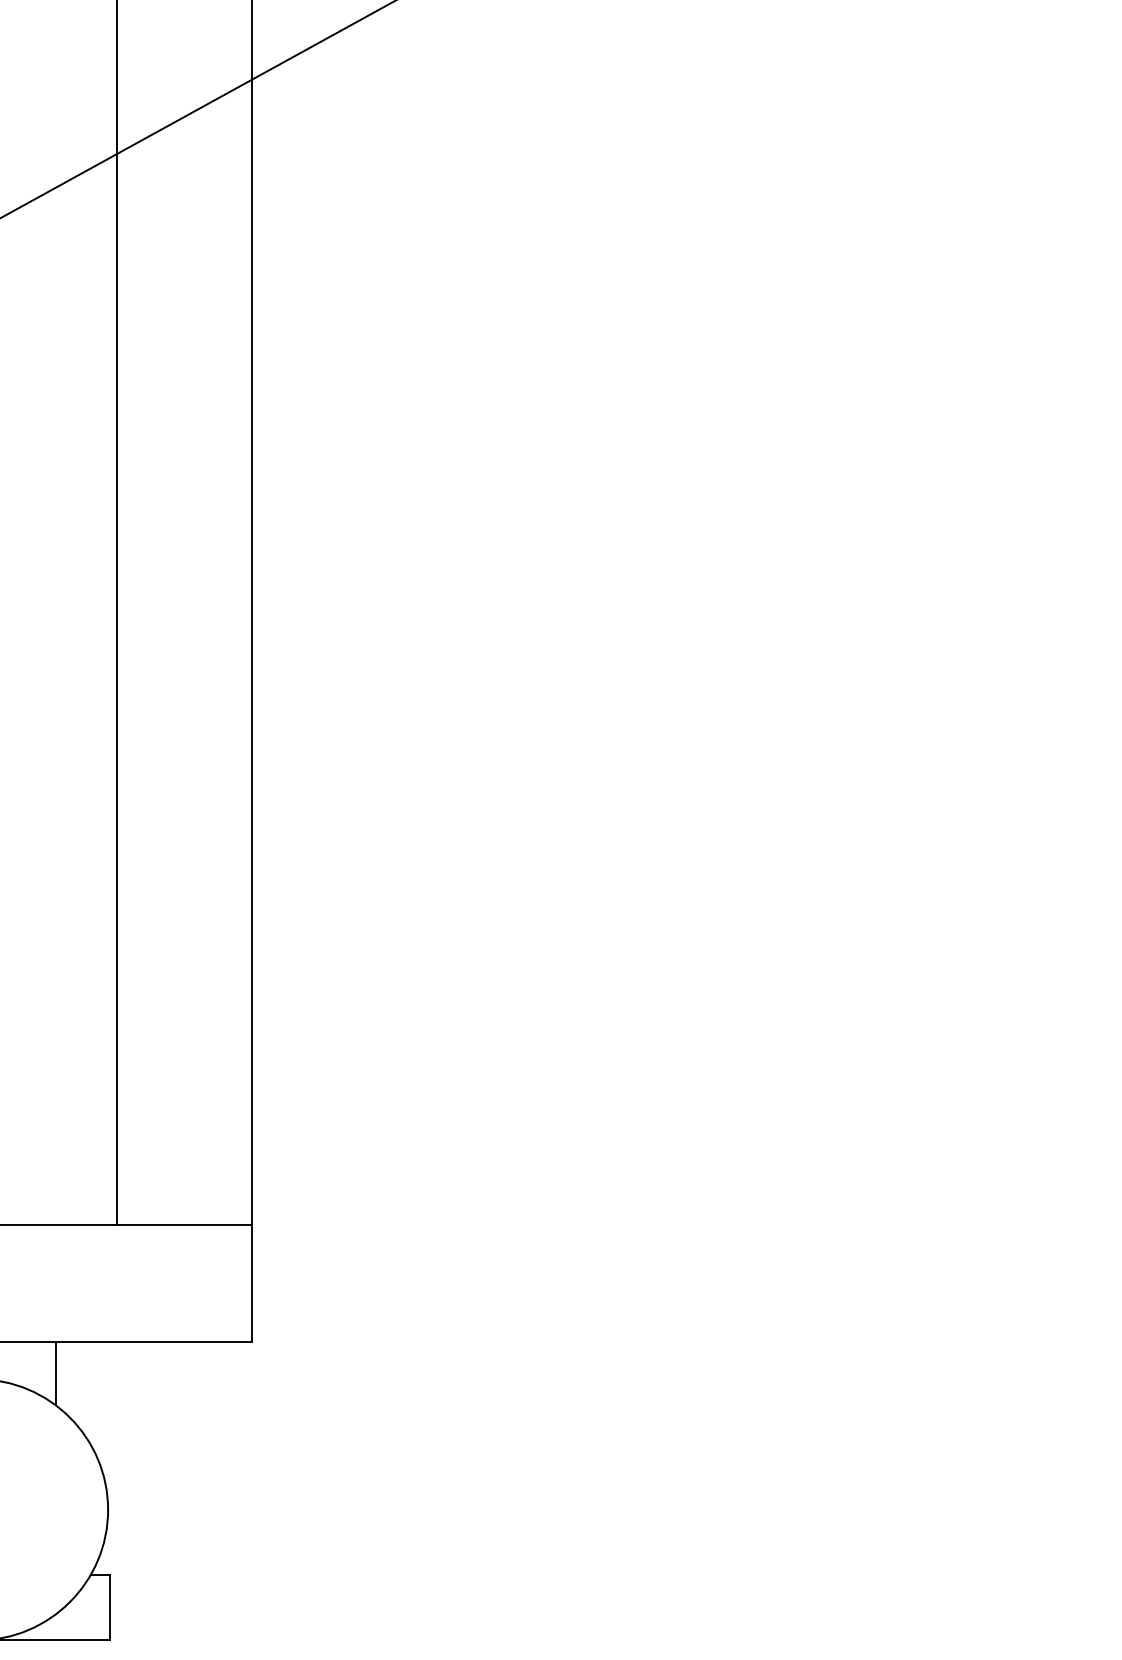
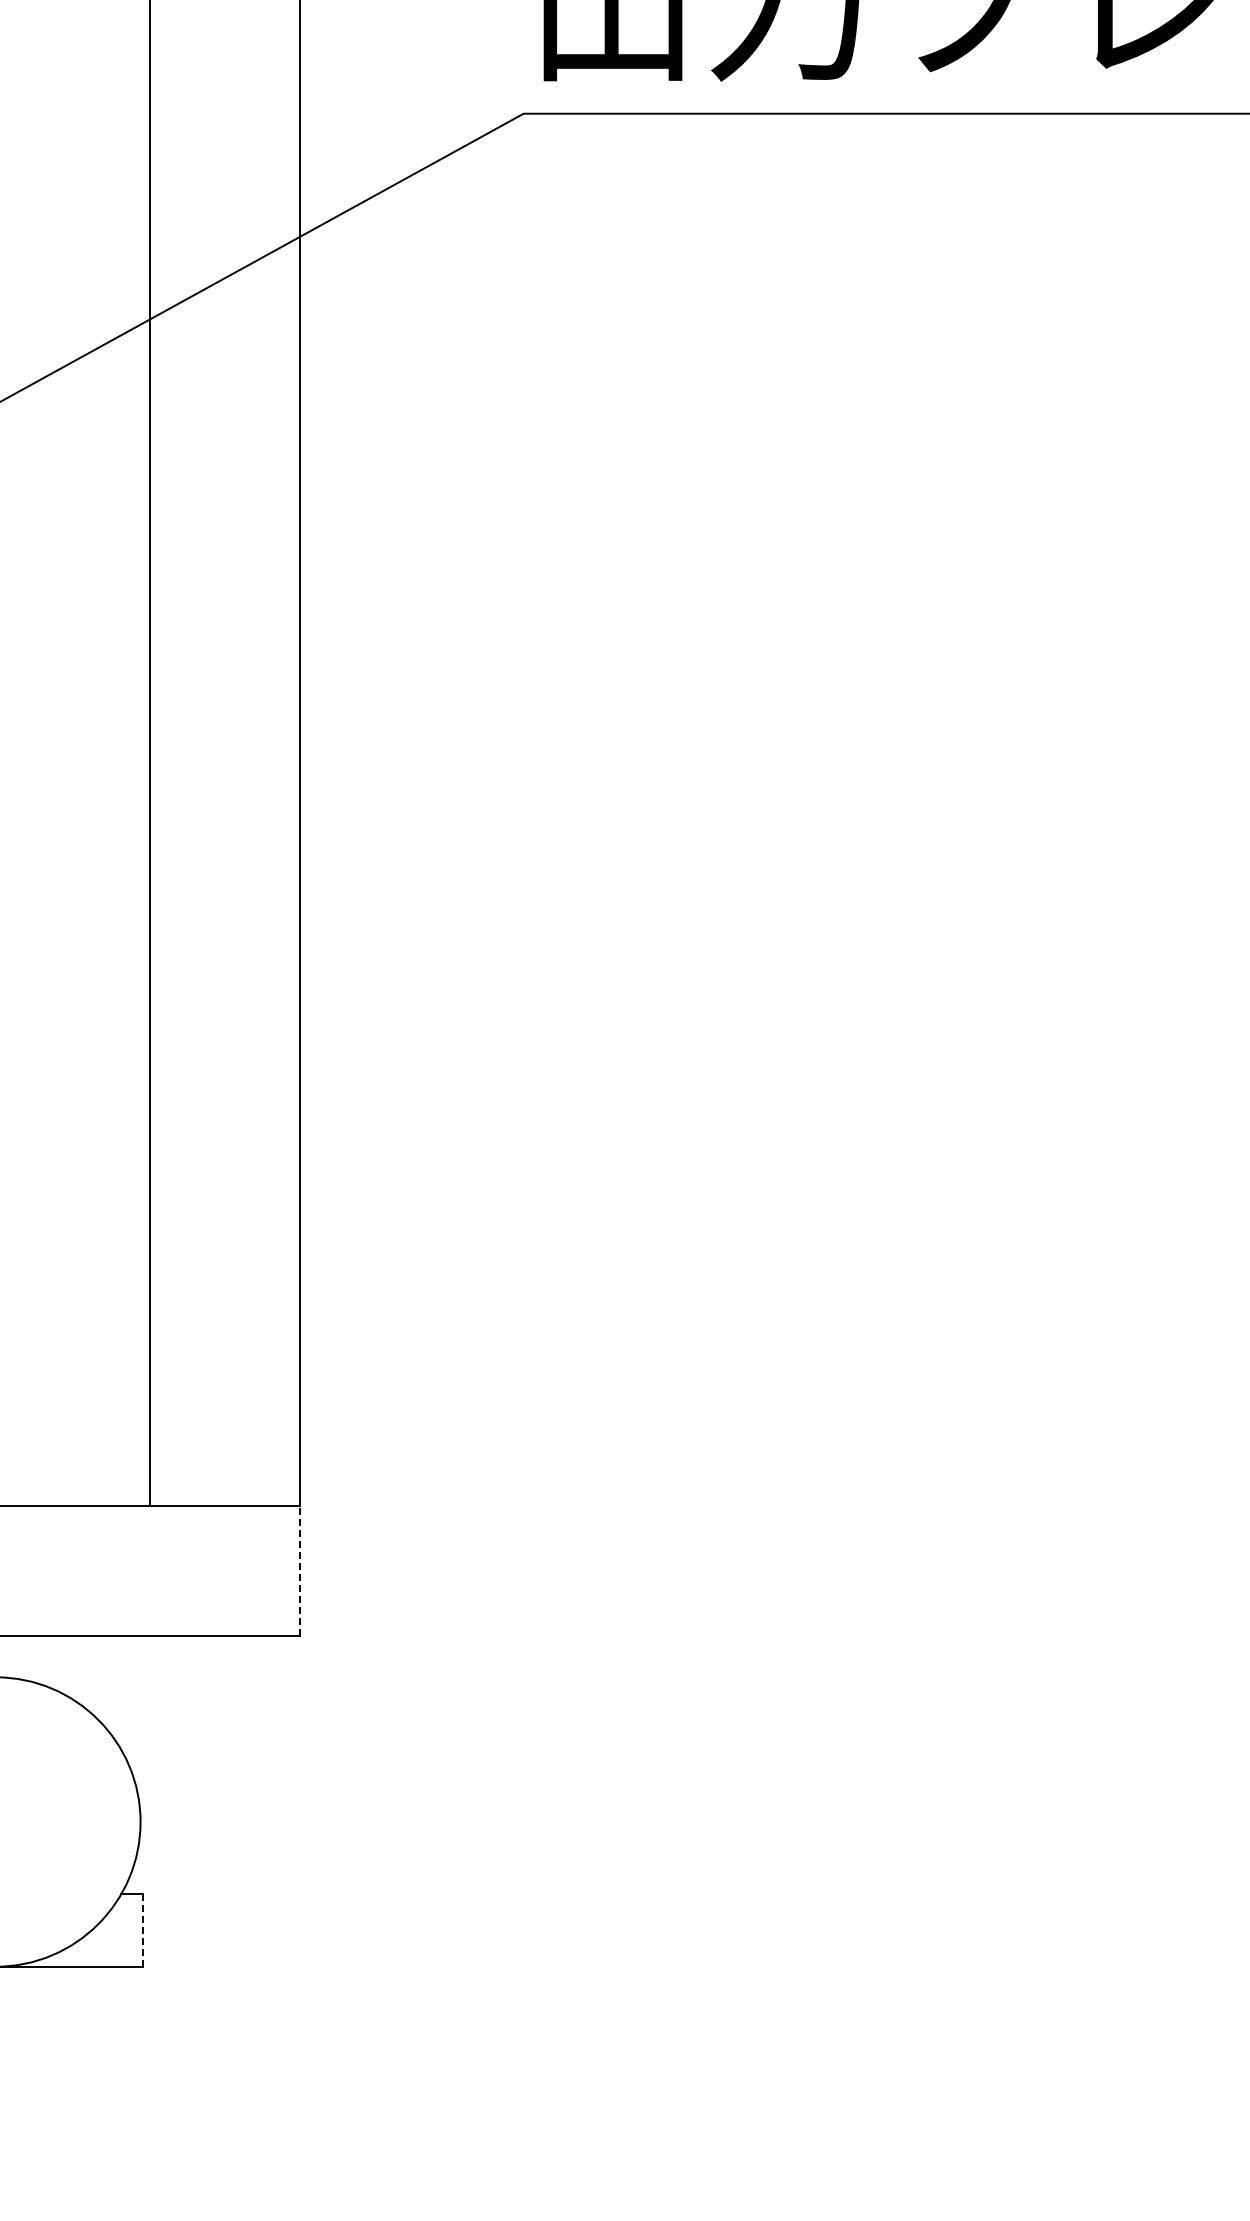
line: (251, 1282) -> (299, 1570), solid -> dashed
line: (55, 1374) -> (82, 1671), removed
line: (109, 1608) -> (142, 1931), solid -> dashed

